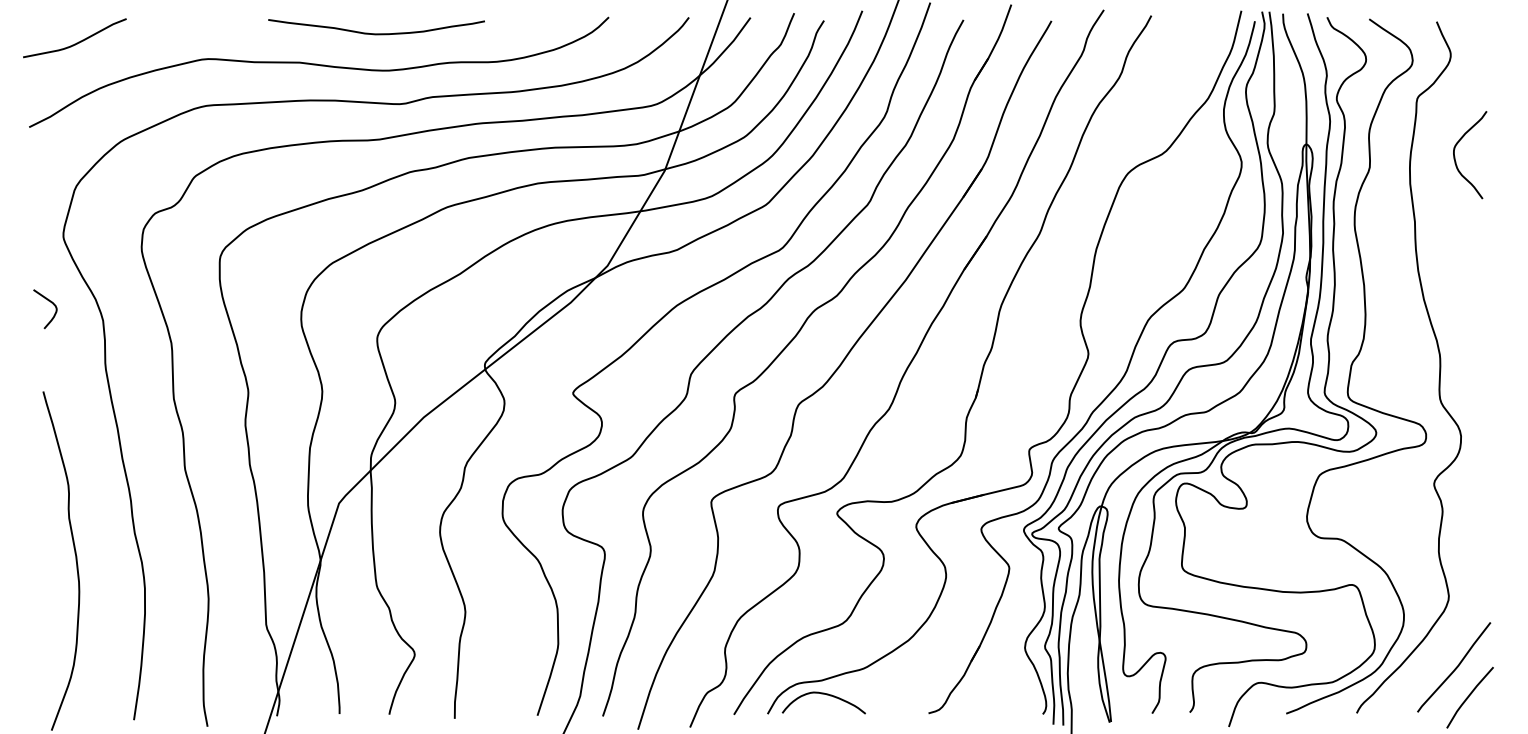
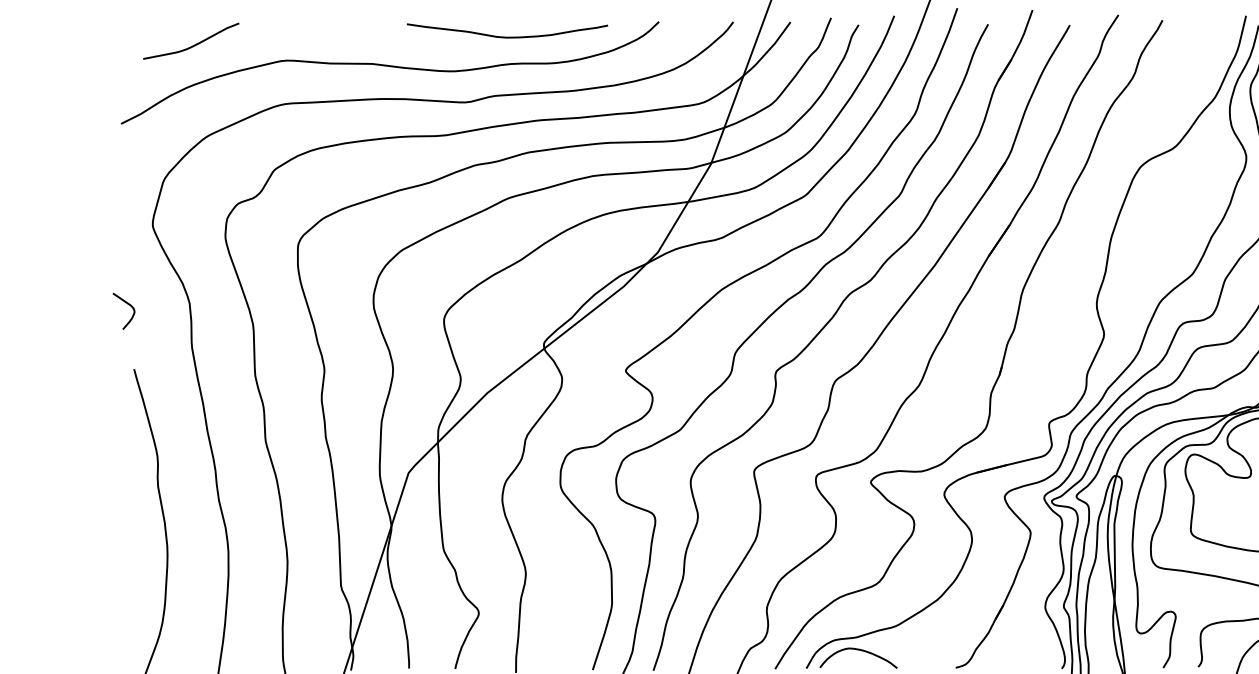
curve: (376, 33) -> (507, 36), moved
curve: (76, 42) -> (192, 45), moved
curve: (51, 303) -> (129, 306), moved

